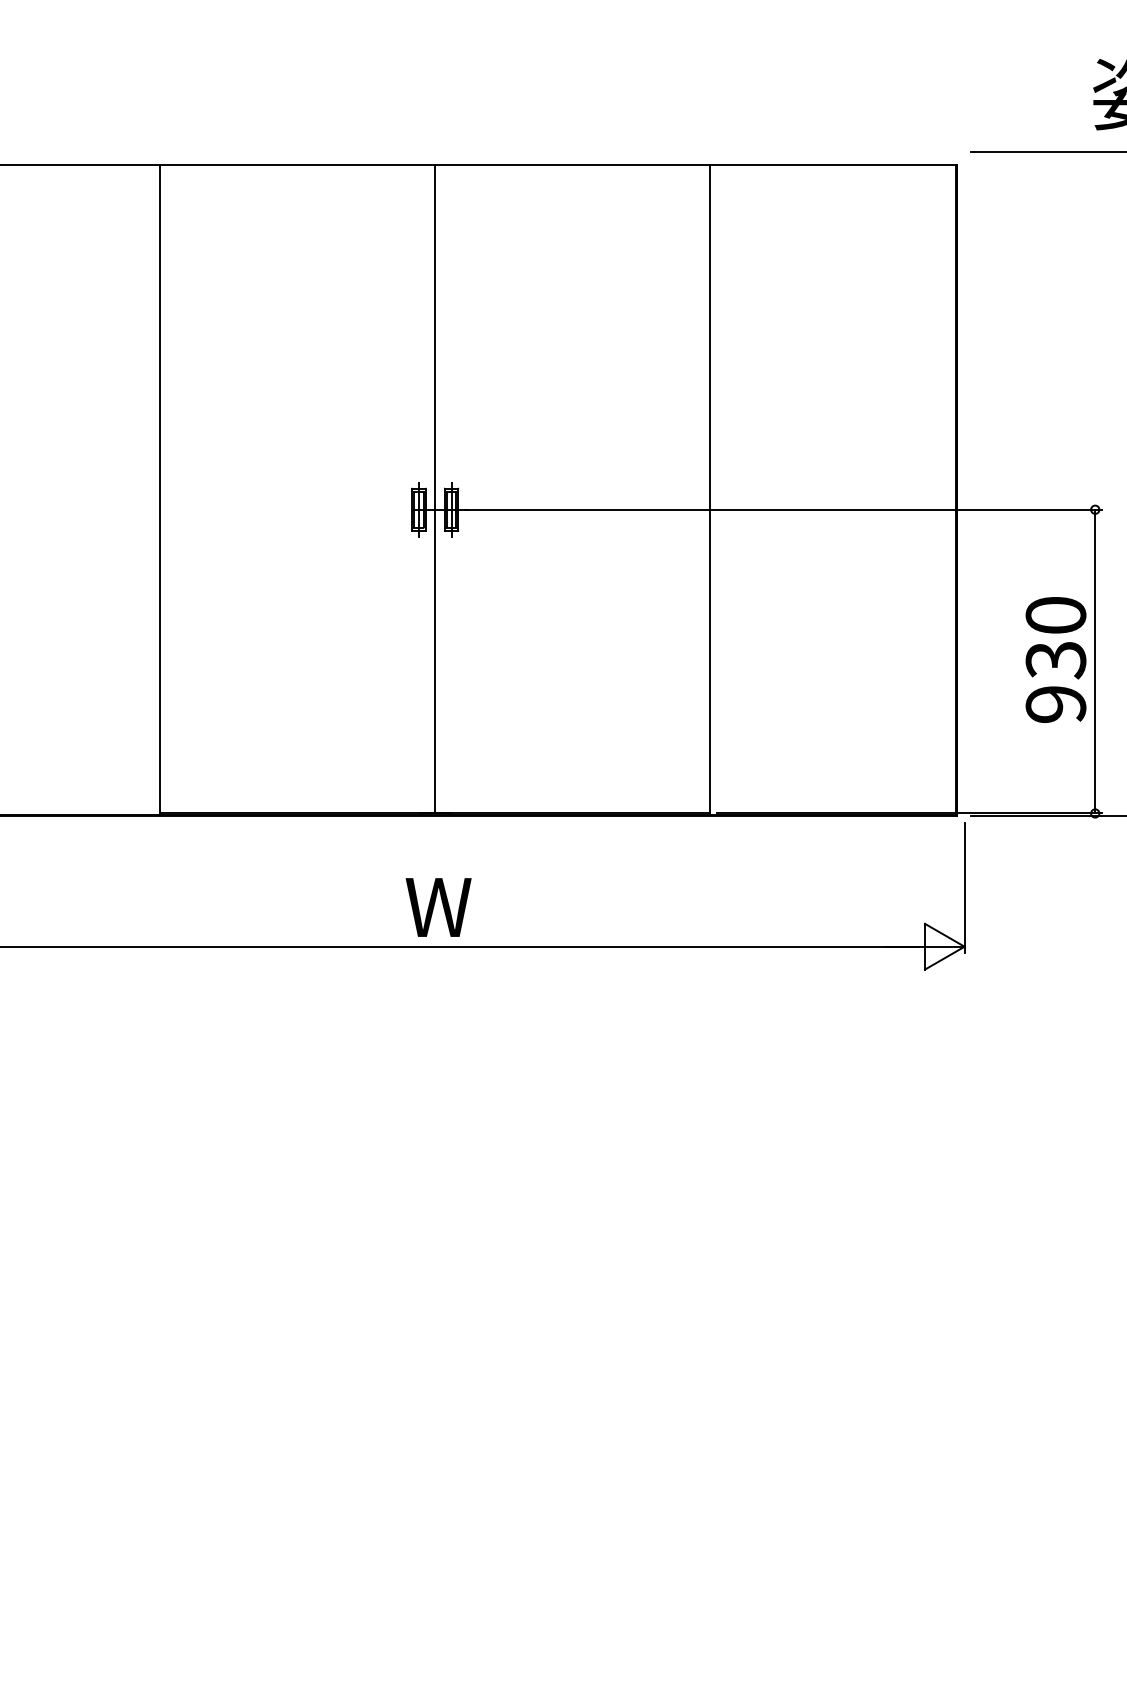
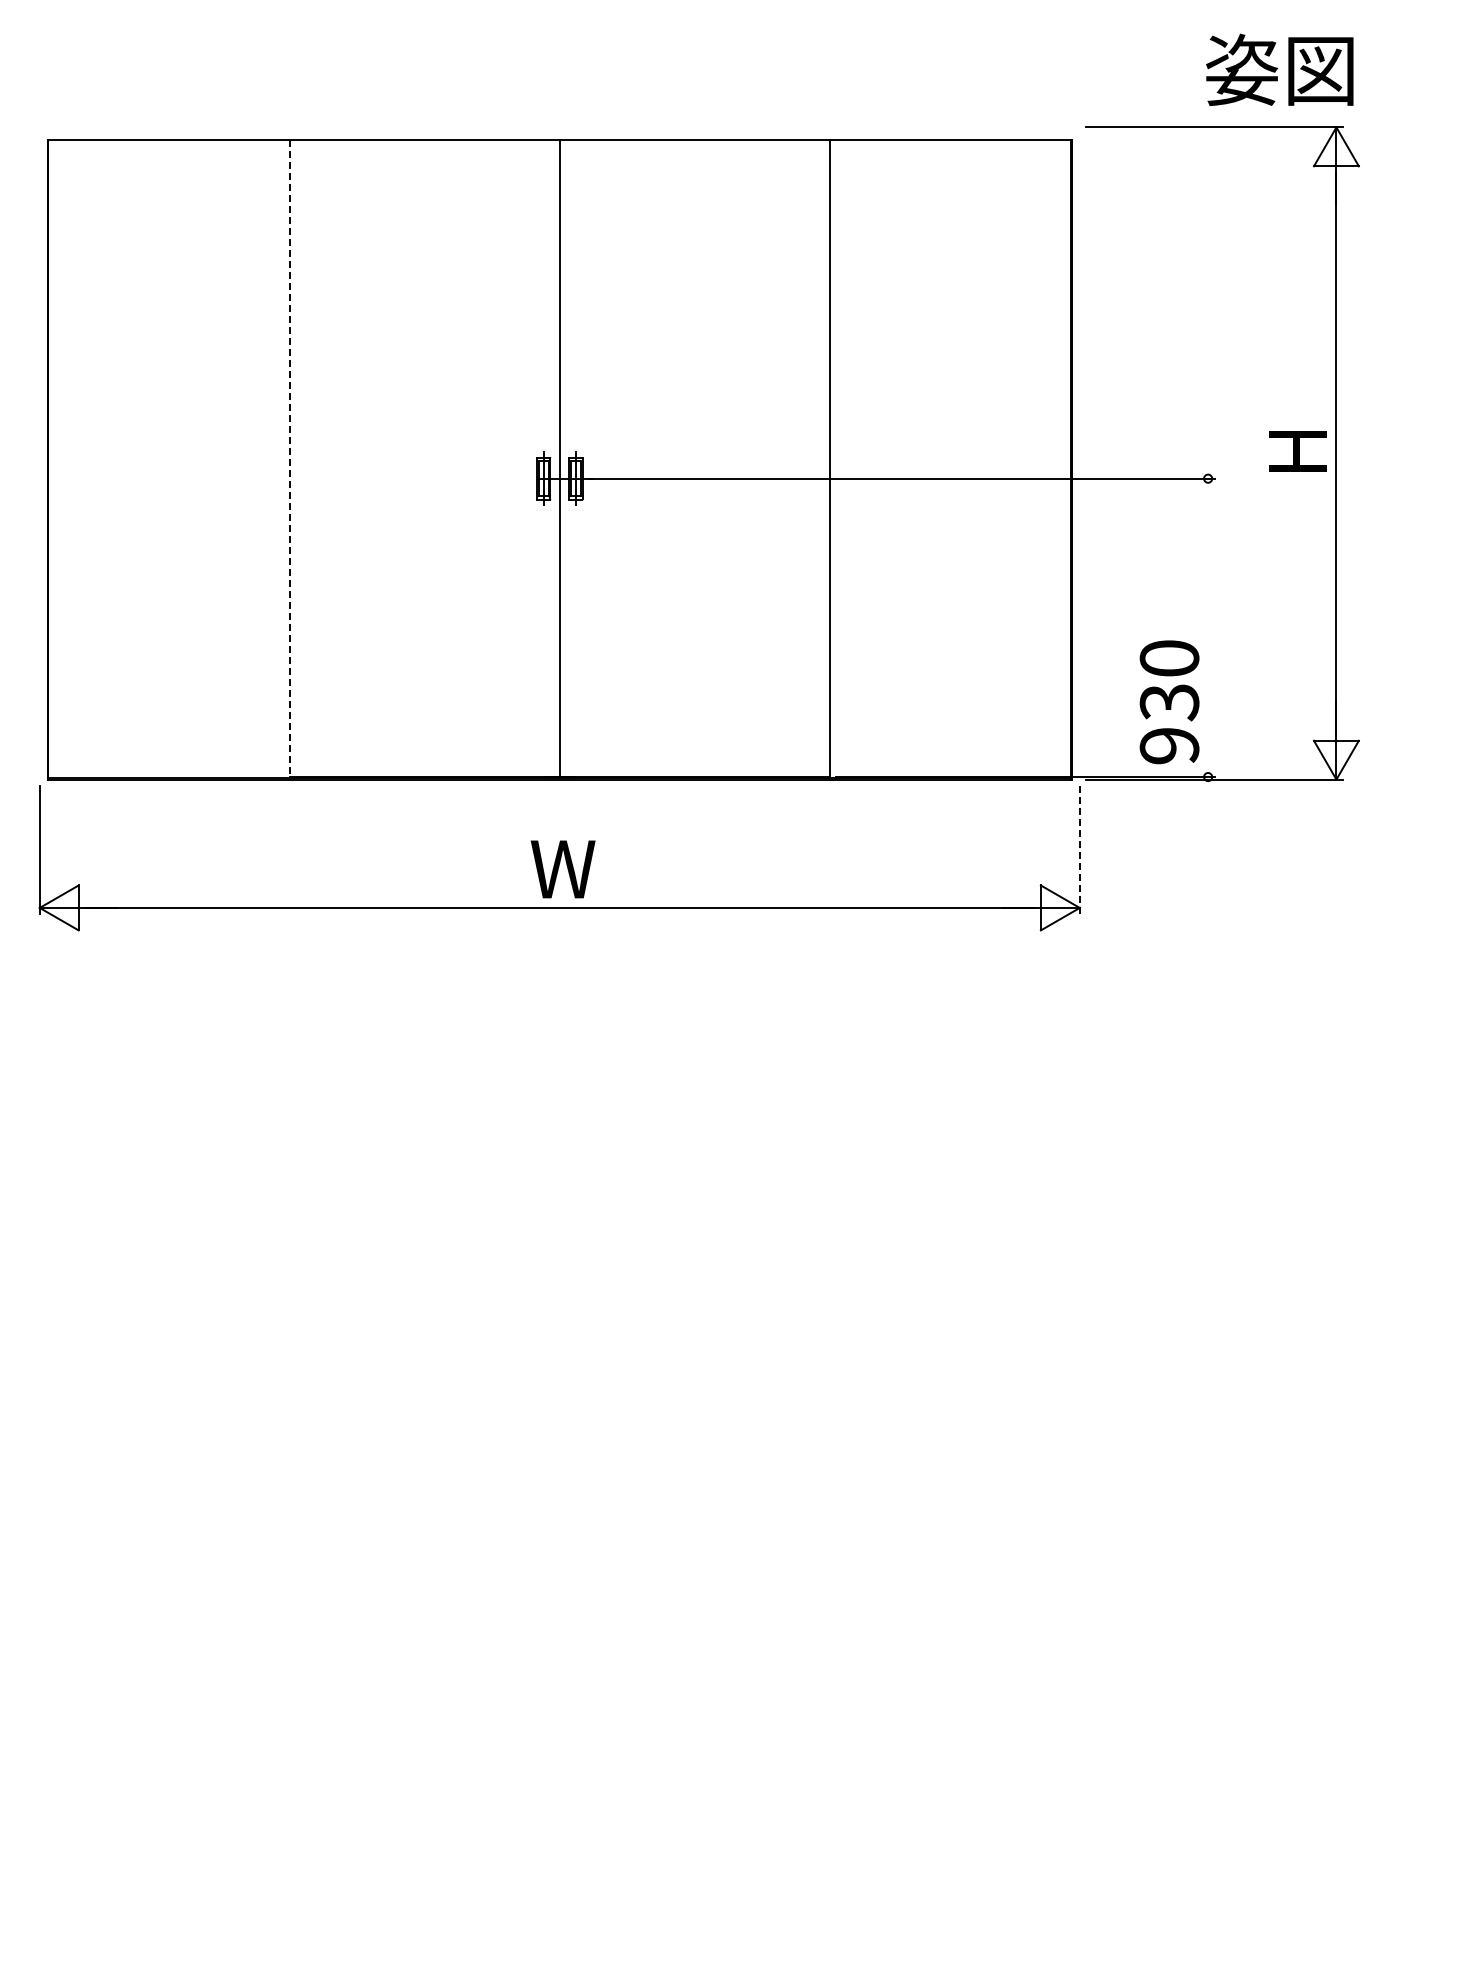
line: (160, 489) -> (289, 458), solid -> dashed
text: (1055, 660) -> (1169, 702), moved
line: (1095, 661) -> (1208, 627), removed
line: (964, 888) -> (1079, 850), solid -> dashed

